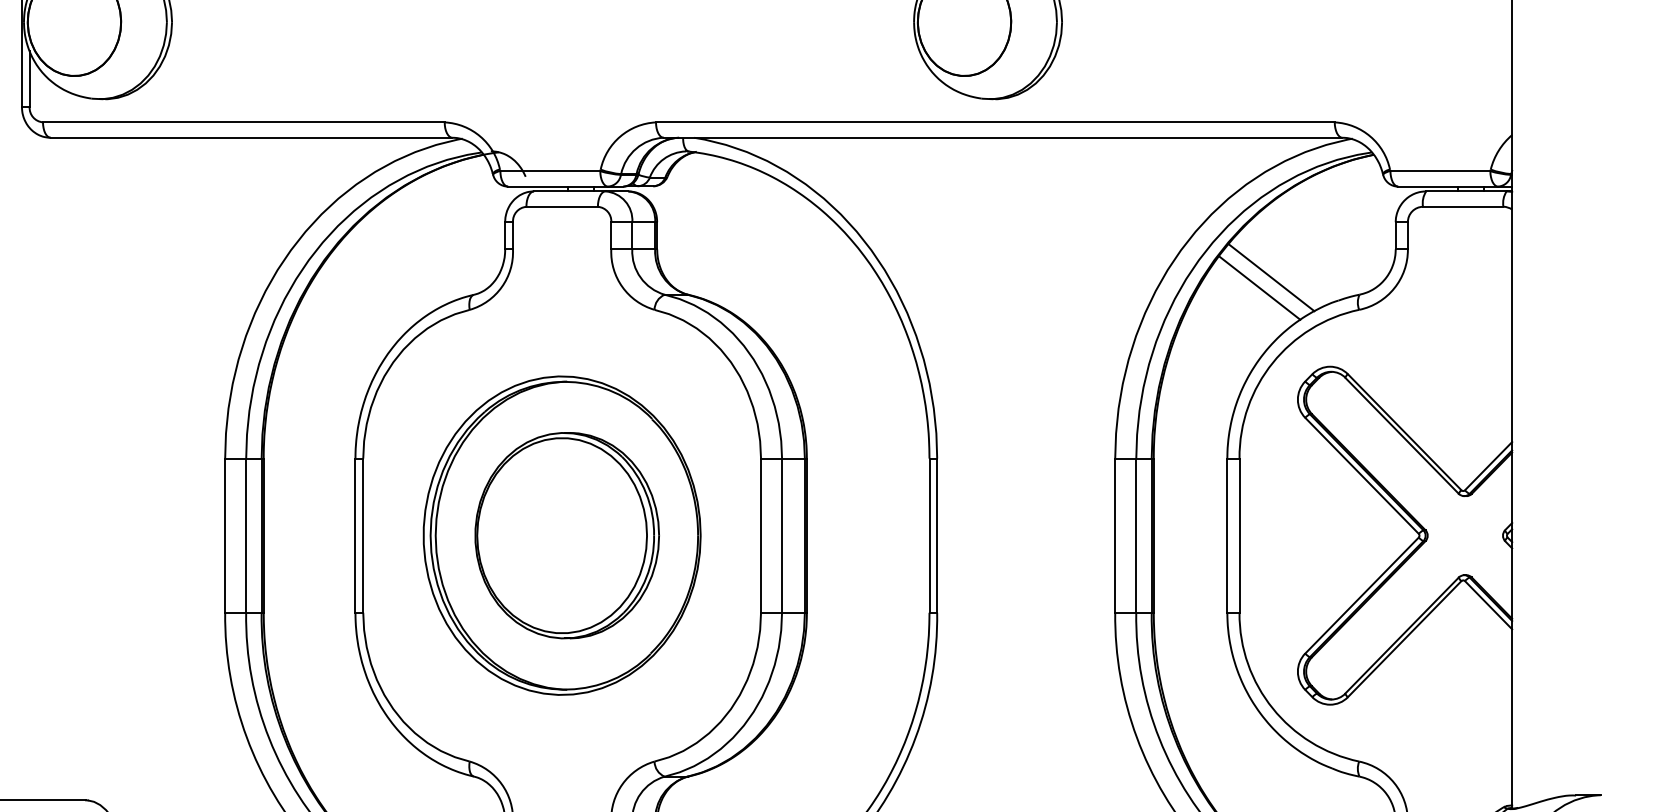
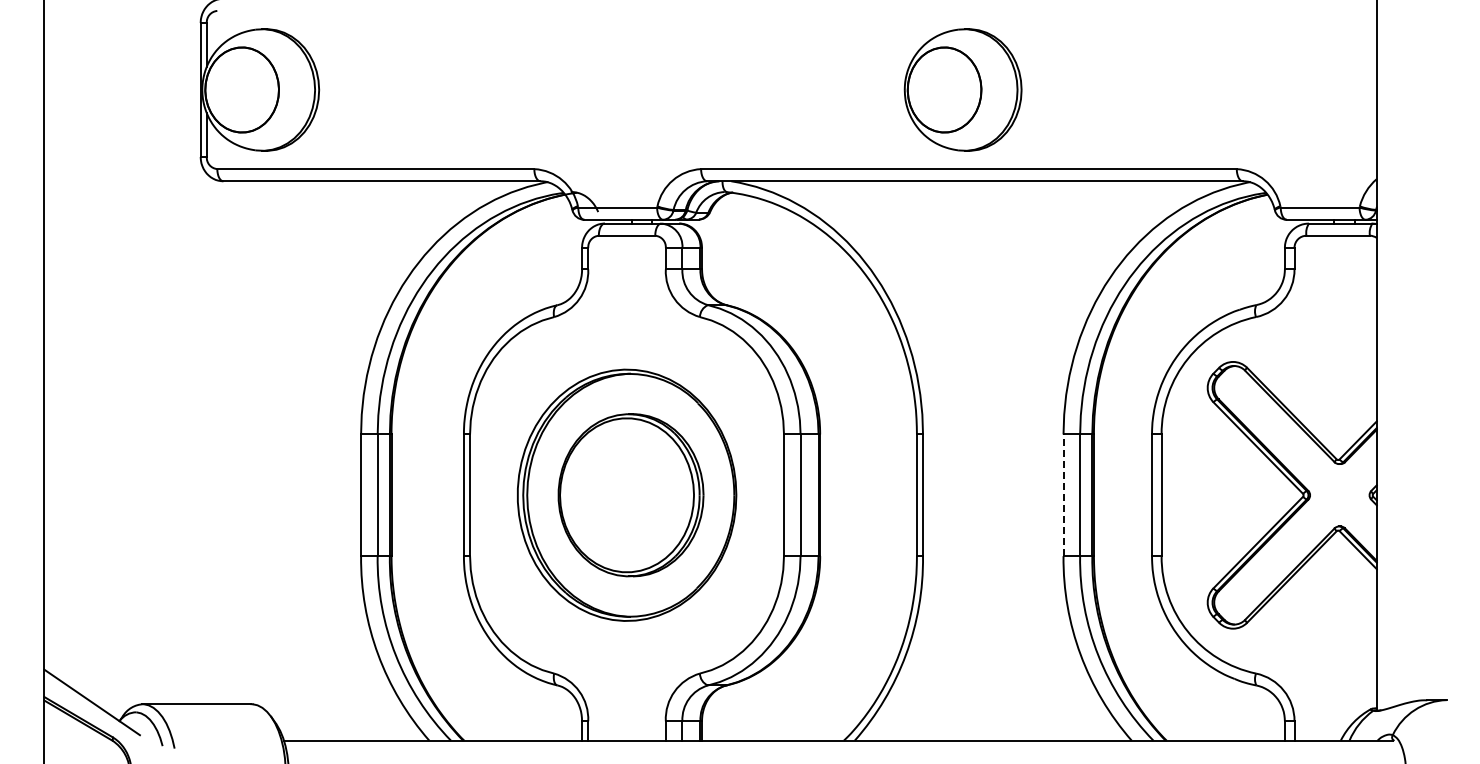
line: (1271, 277) -> (1186, 291), removed
line: (1259, 287) -> (1177, 299), removed
line: (1115, 535) -> (1063, 495), solid -> dashed

